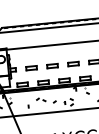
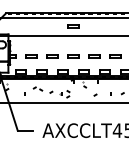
part: (70, 34) -> (73, 26), added

